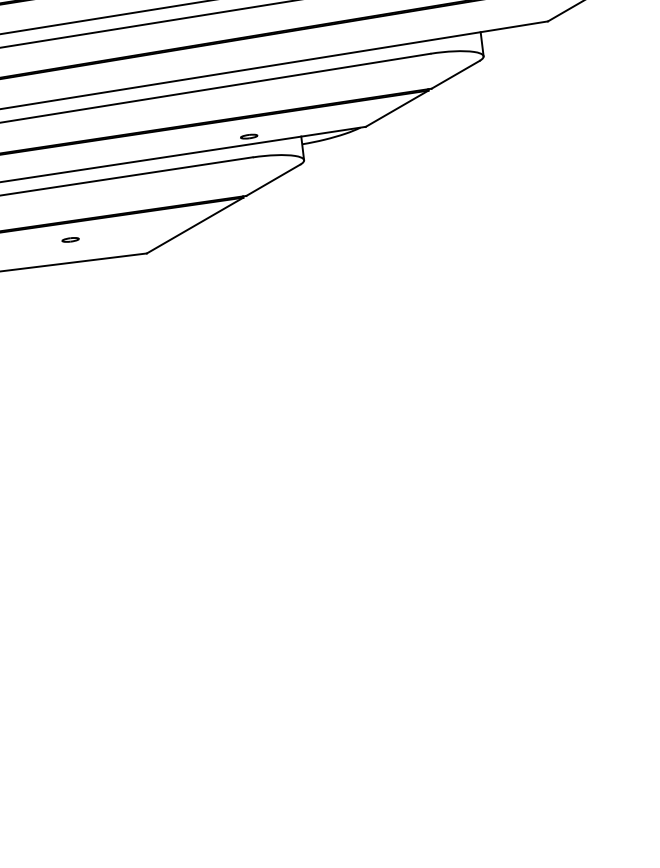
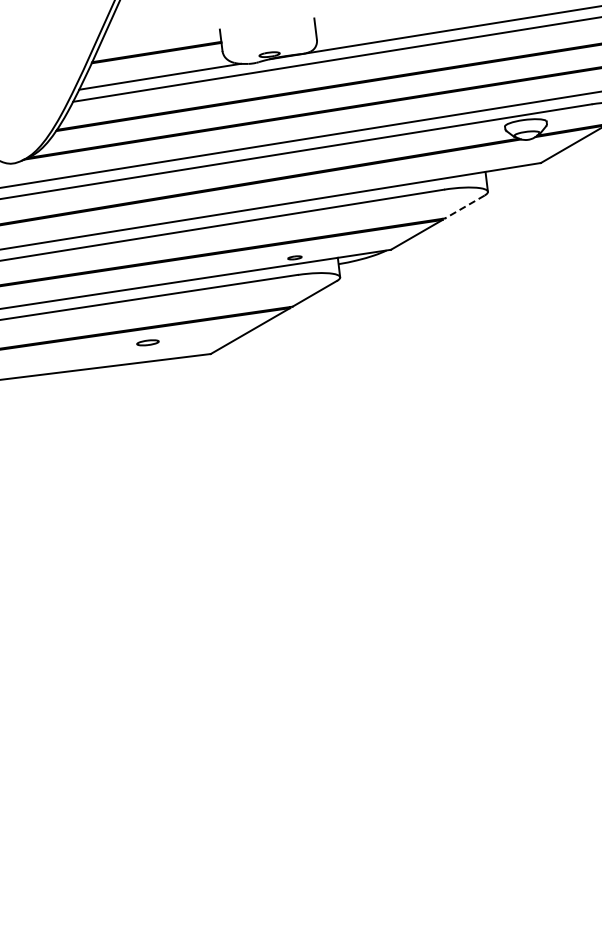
line: (455, 74) -> (464, 206), solid -> dashed
part: (70, 239) -> (147, 342), size x1.6

